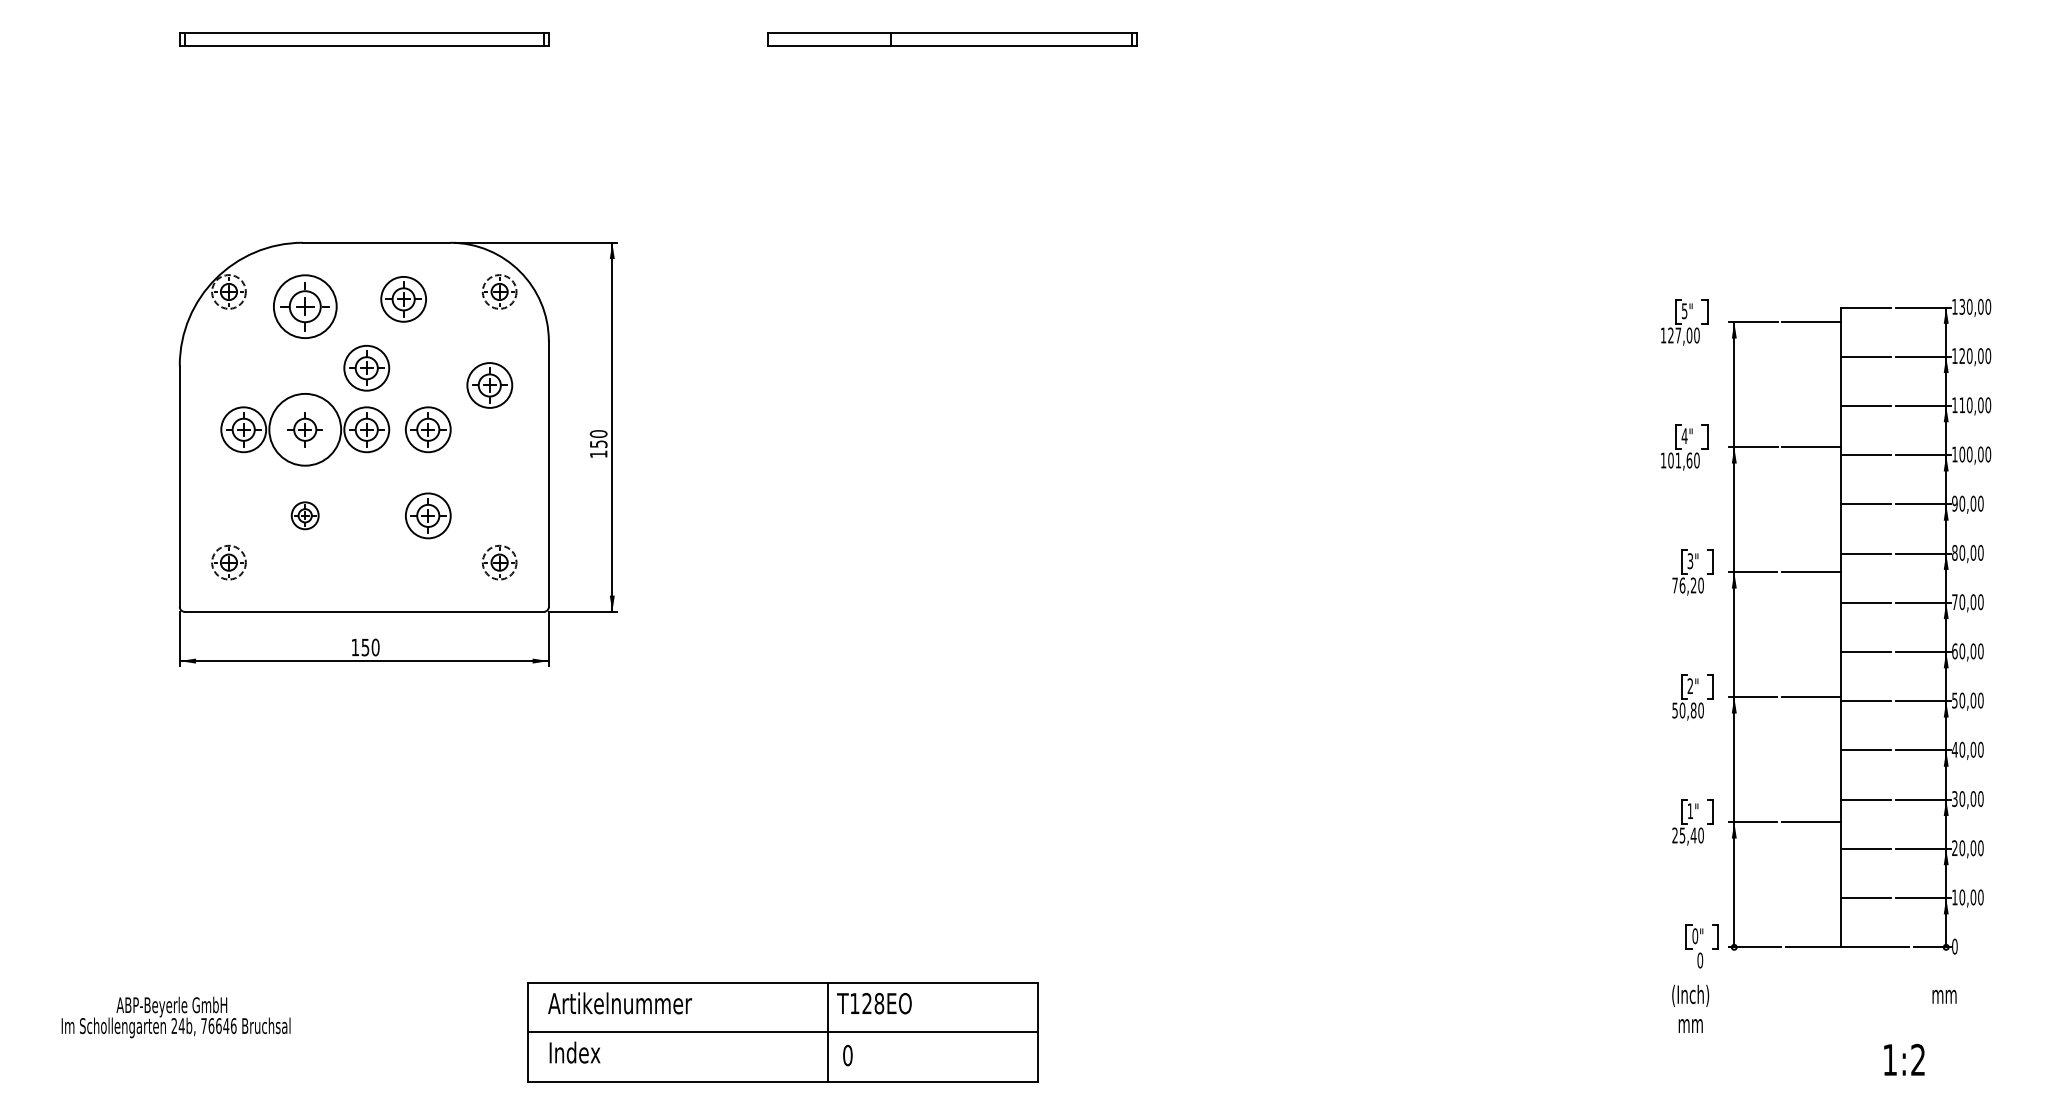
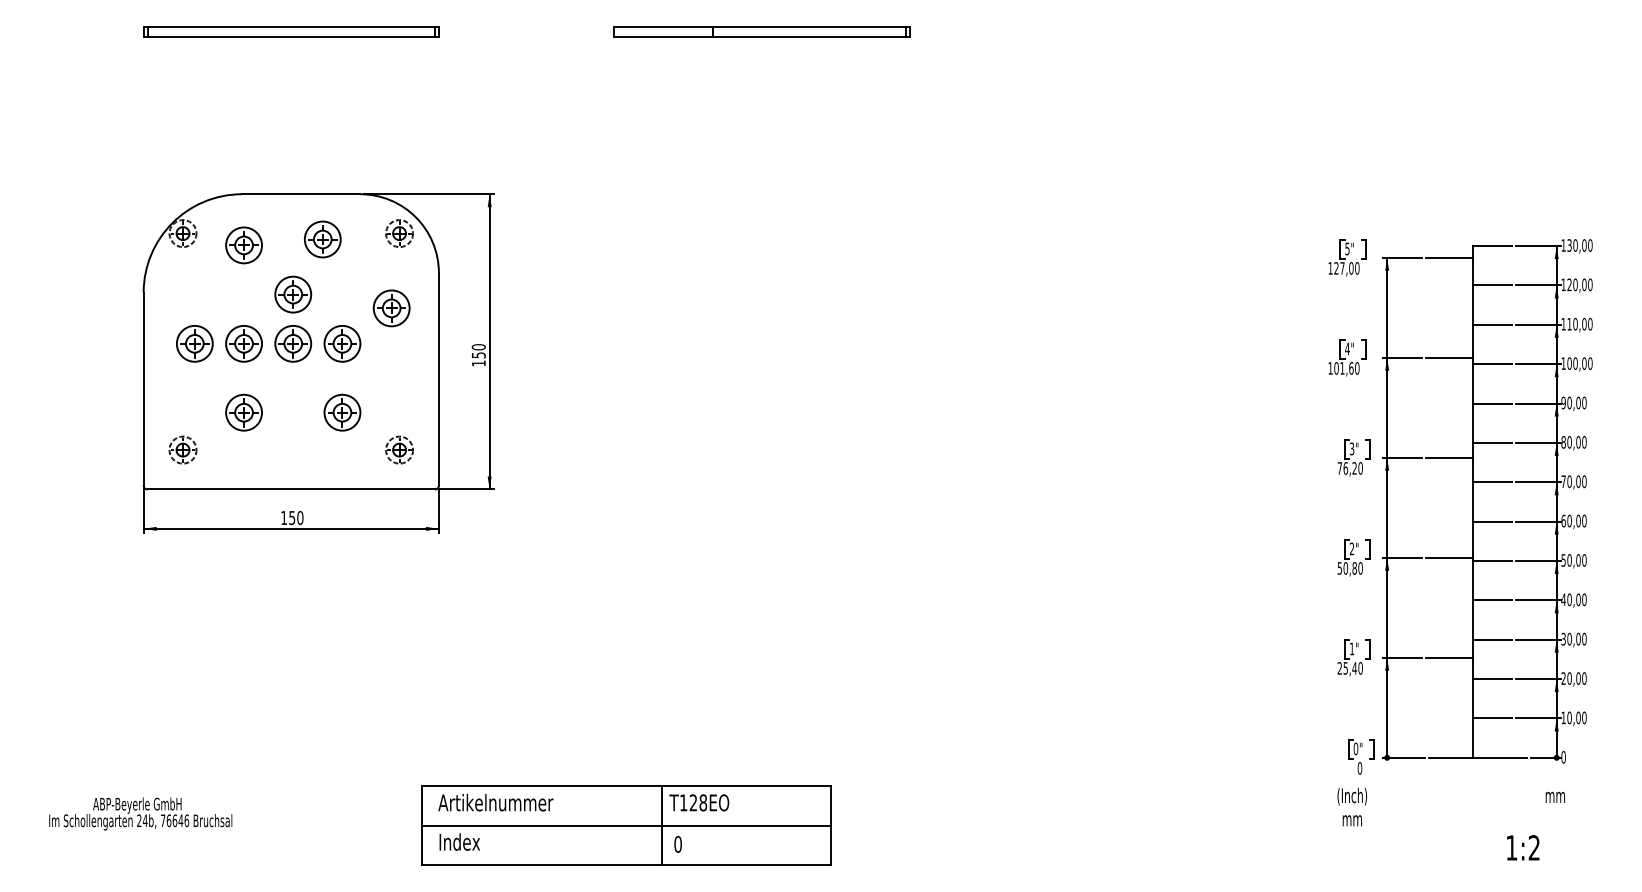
part: (304, 306) -> (243, 245), size x0.71
circle: (305, 429) -> (244, 343), size x0.62
part: (304, 515) -> (243, 412), size x1.67

